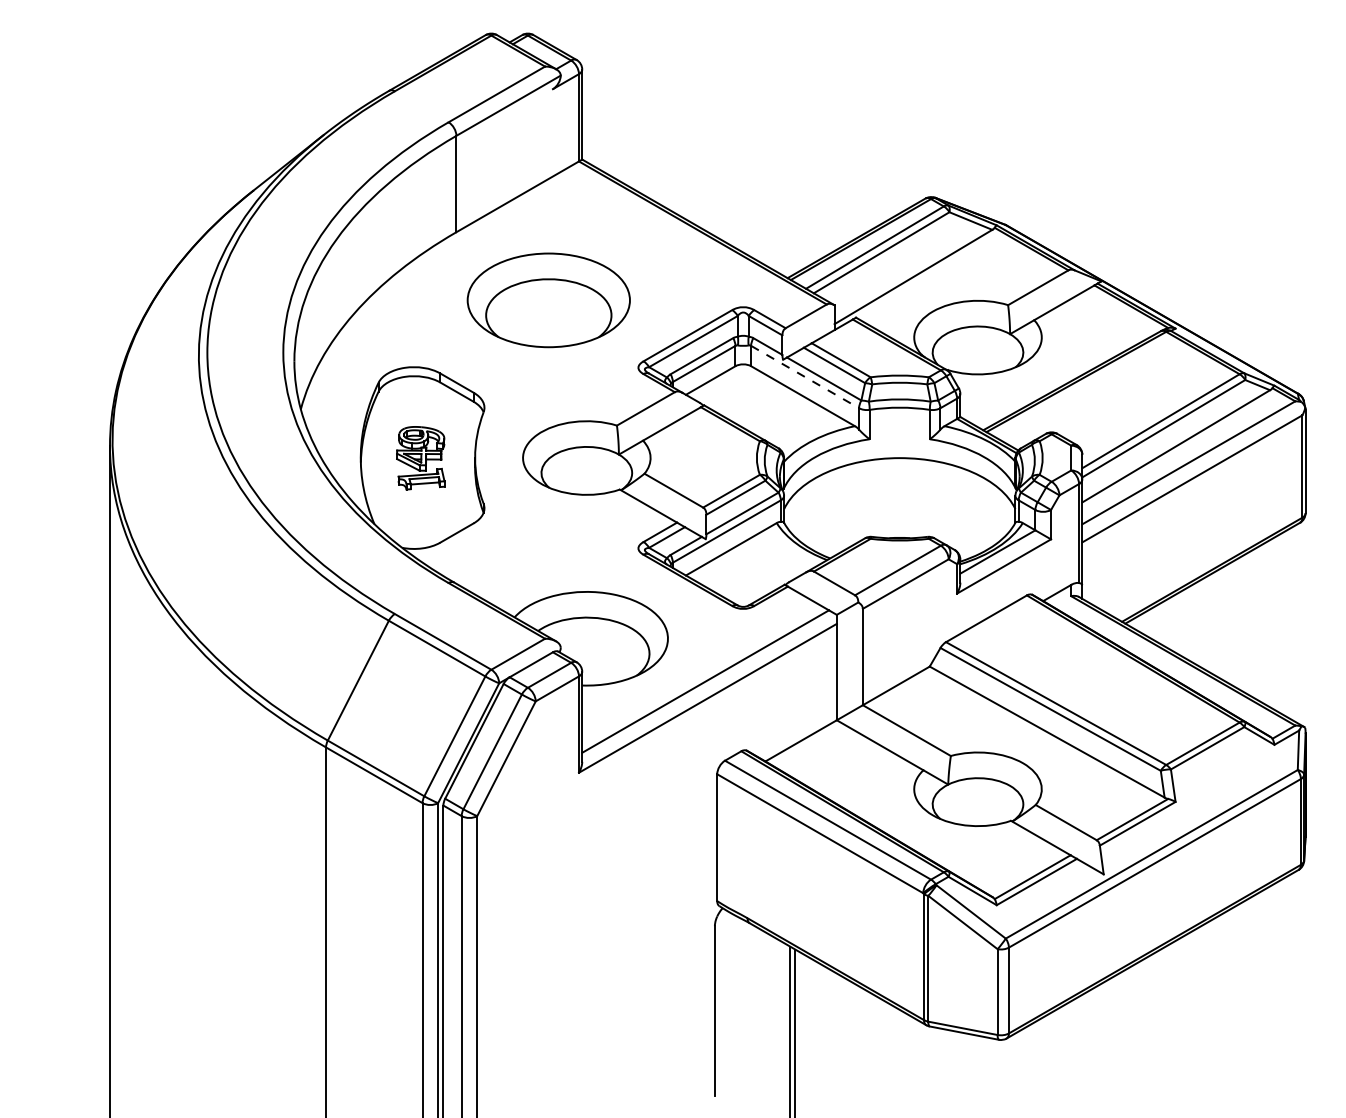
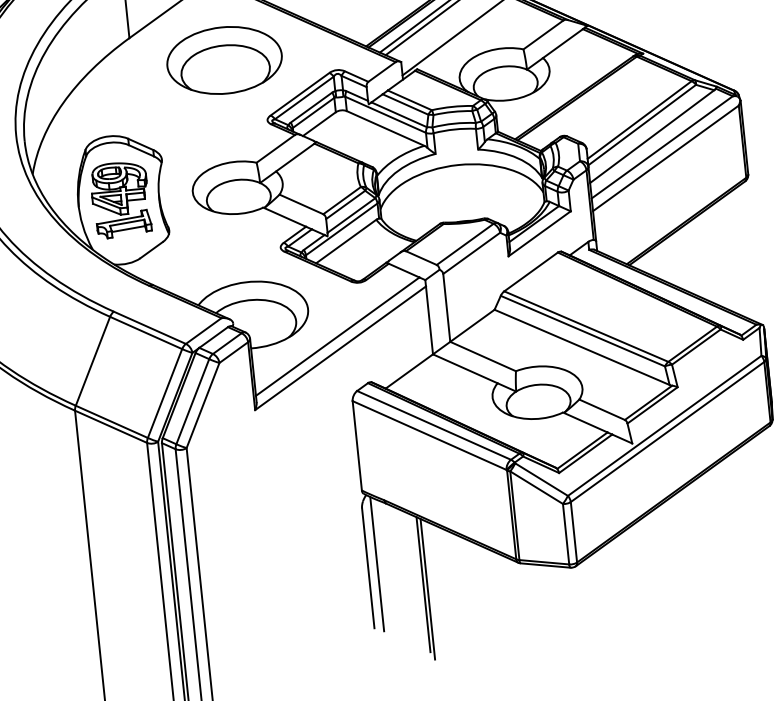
part: (548, 300) -> (224, 60), moved
line: (805, 377) -> (385, 115), dashed -> solid
part: (420, 458) -> (120, 200), size x1.67
line: (728, 1006) -> (377, 563), added

